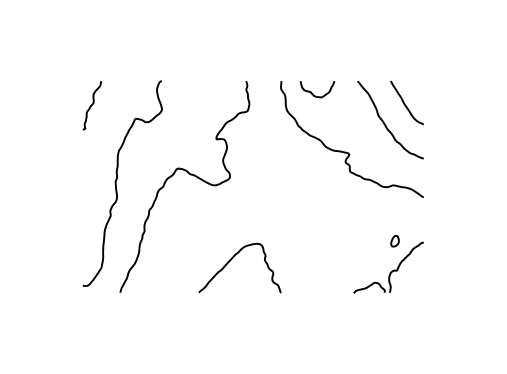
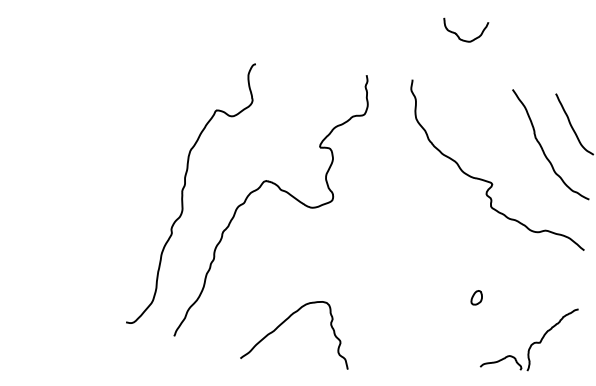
curve: (313, 93) -> (459, 35), moved
curve: (92, 105) -> (161, 87), removed
part: (394, 241) -> (476, 298), moved
curve: (232, 259) -> (288, 319), moved

